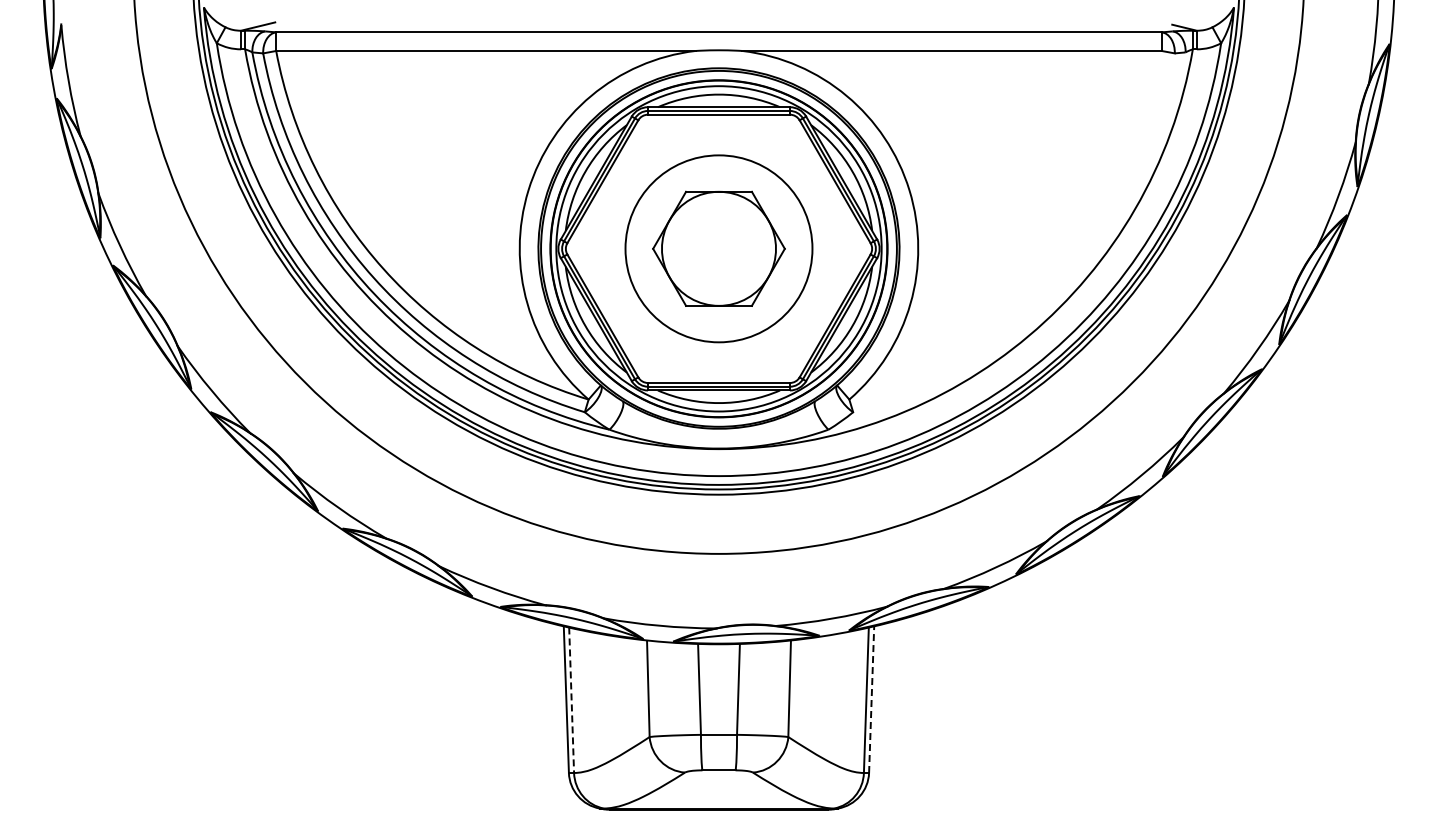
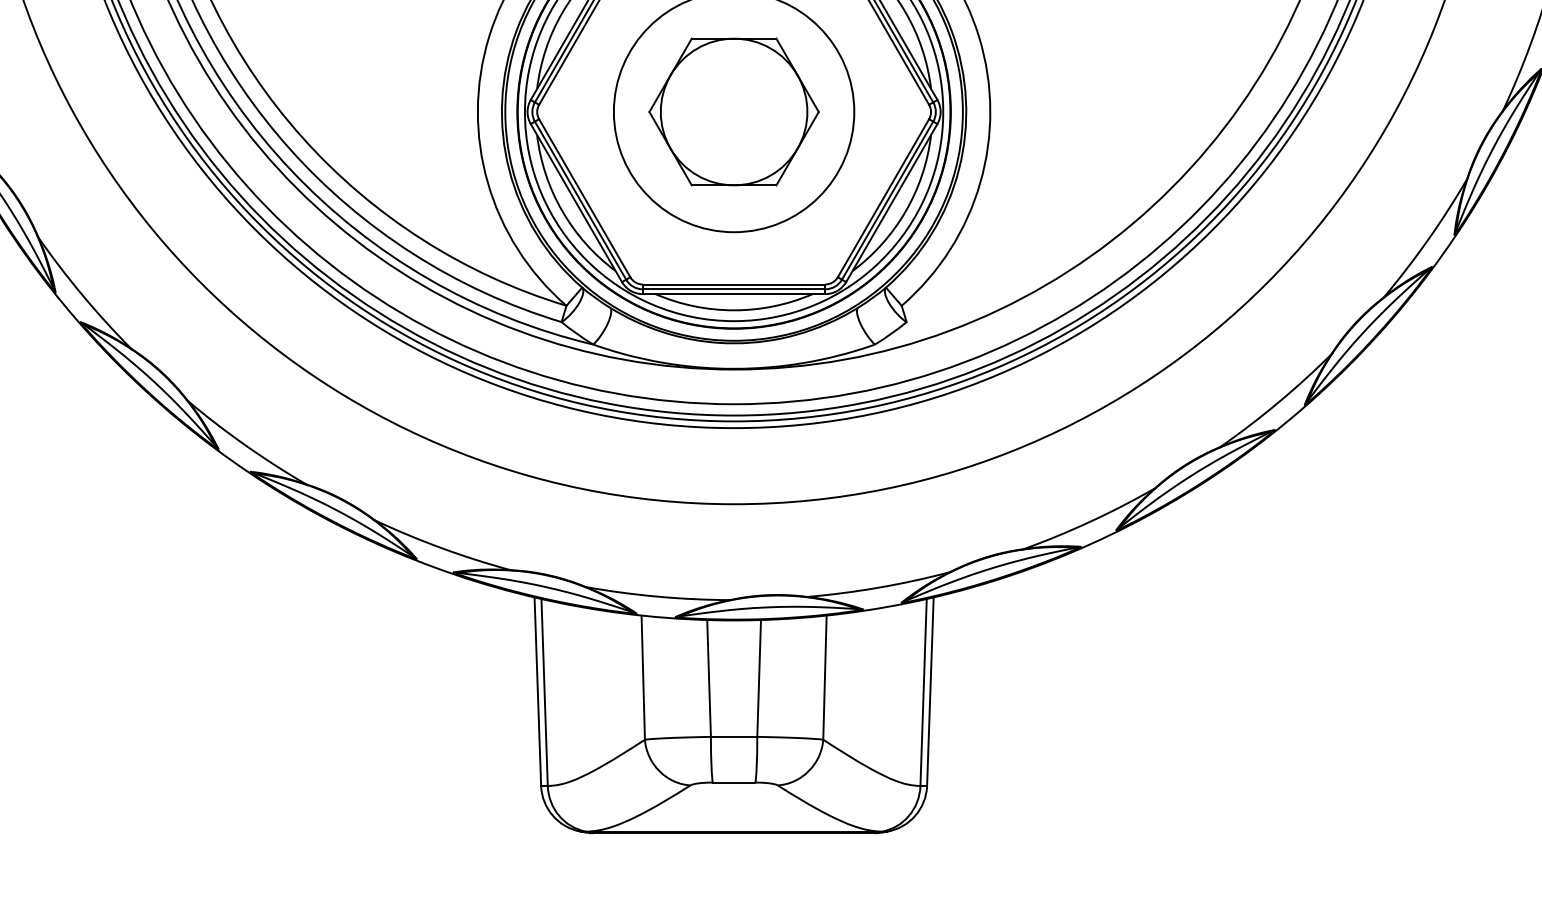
line: (871, 699) -> (930, 691), dashed -> solid
line: (571, 700) -> (544, 692), dashed -> solid

